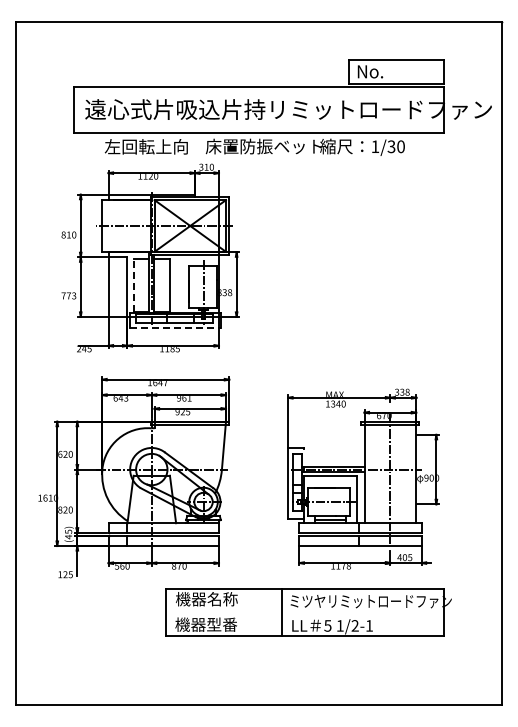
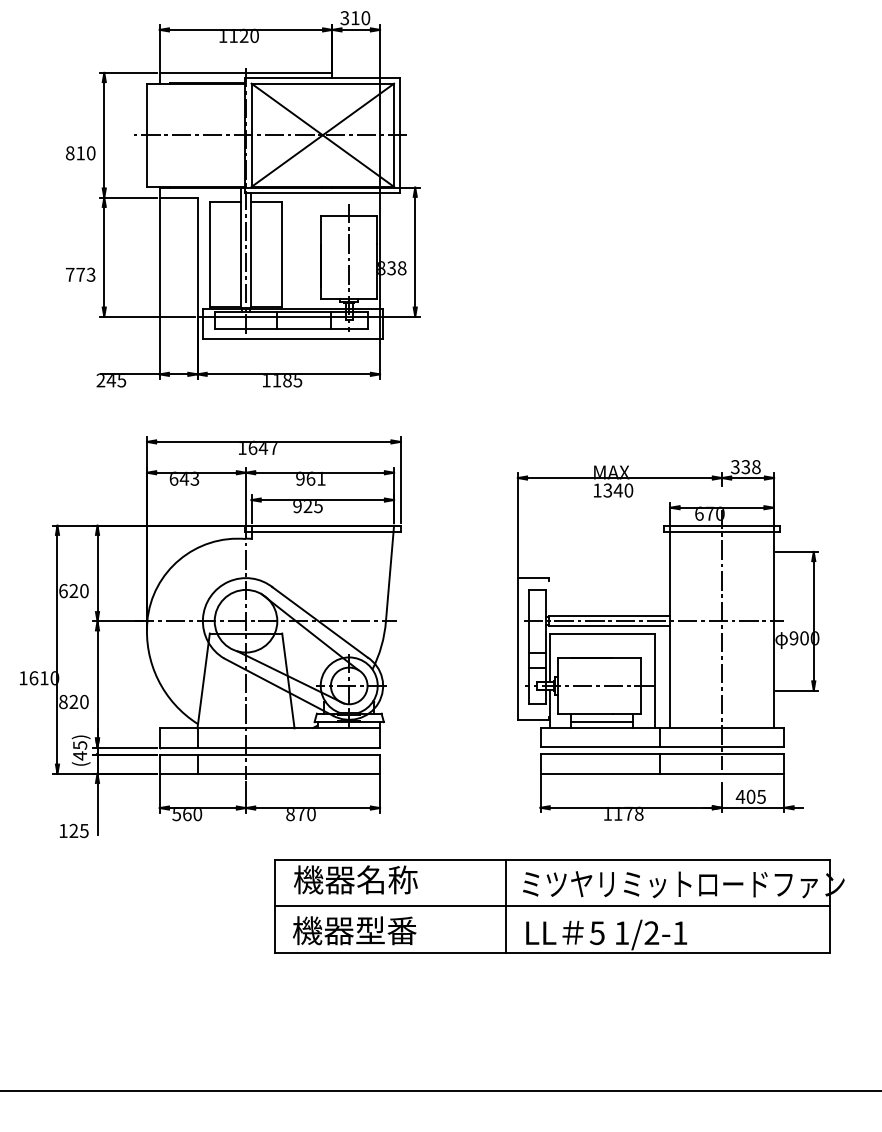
line: (133, 285) -> (209, 254), dashed -> solid
line: (175, 328) -> (293, 339), dashed -> solid
line: (305, 612) -> (552, 906), added

